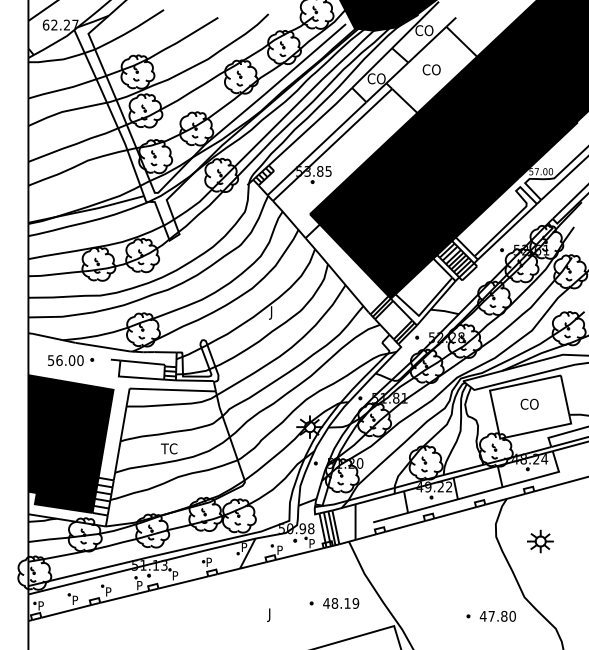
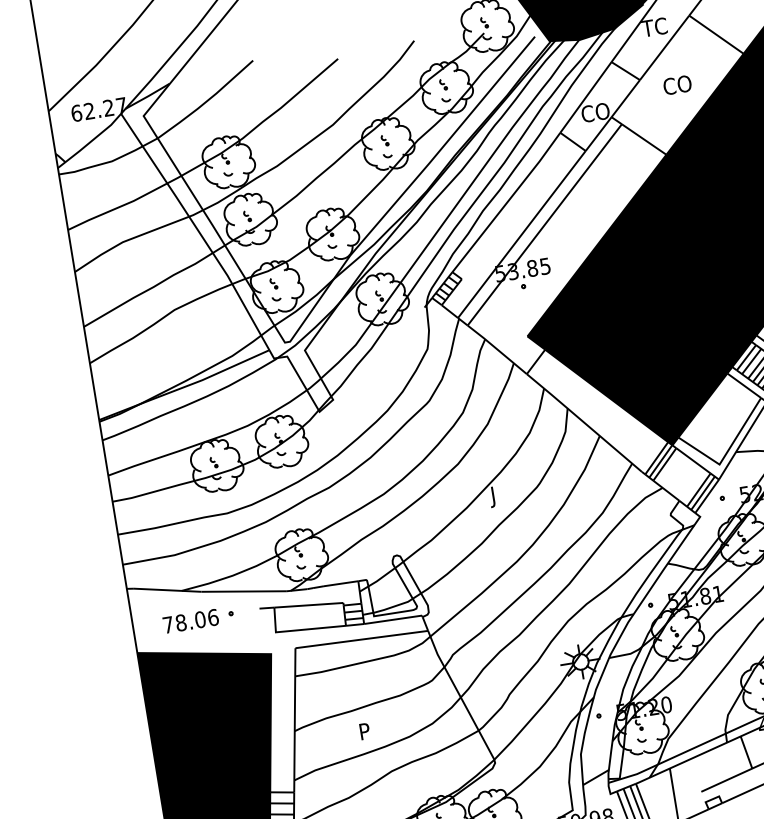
text: (424, 30) -> (656, 26), CO -> TC
text: (65, 360) -> (190, 621), 56.00 -> 78.06
text: (168, 448) -> (369, 730), TC -> P

